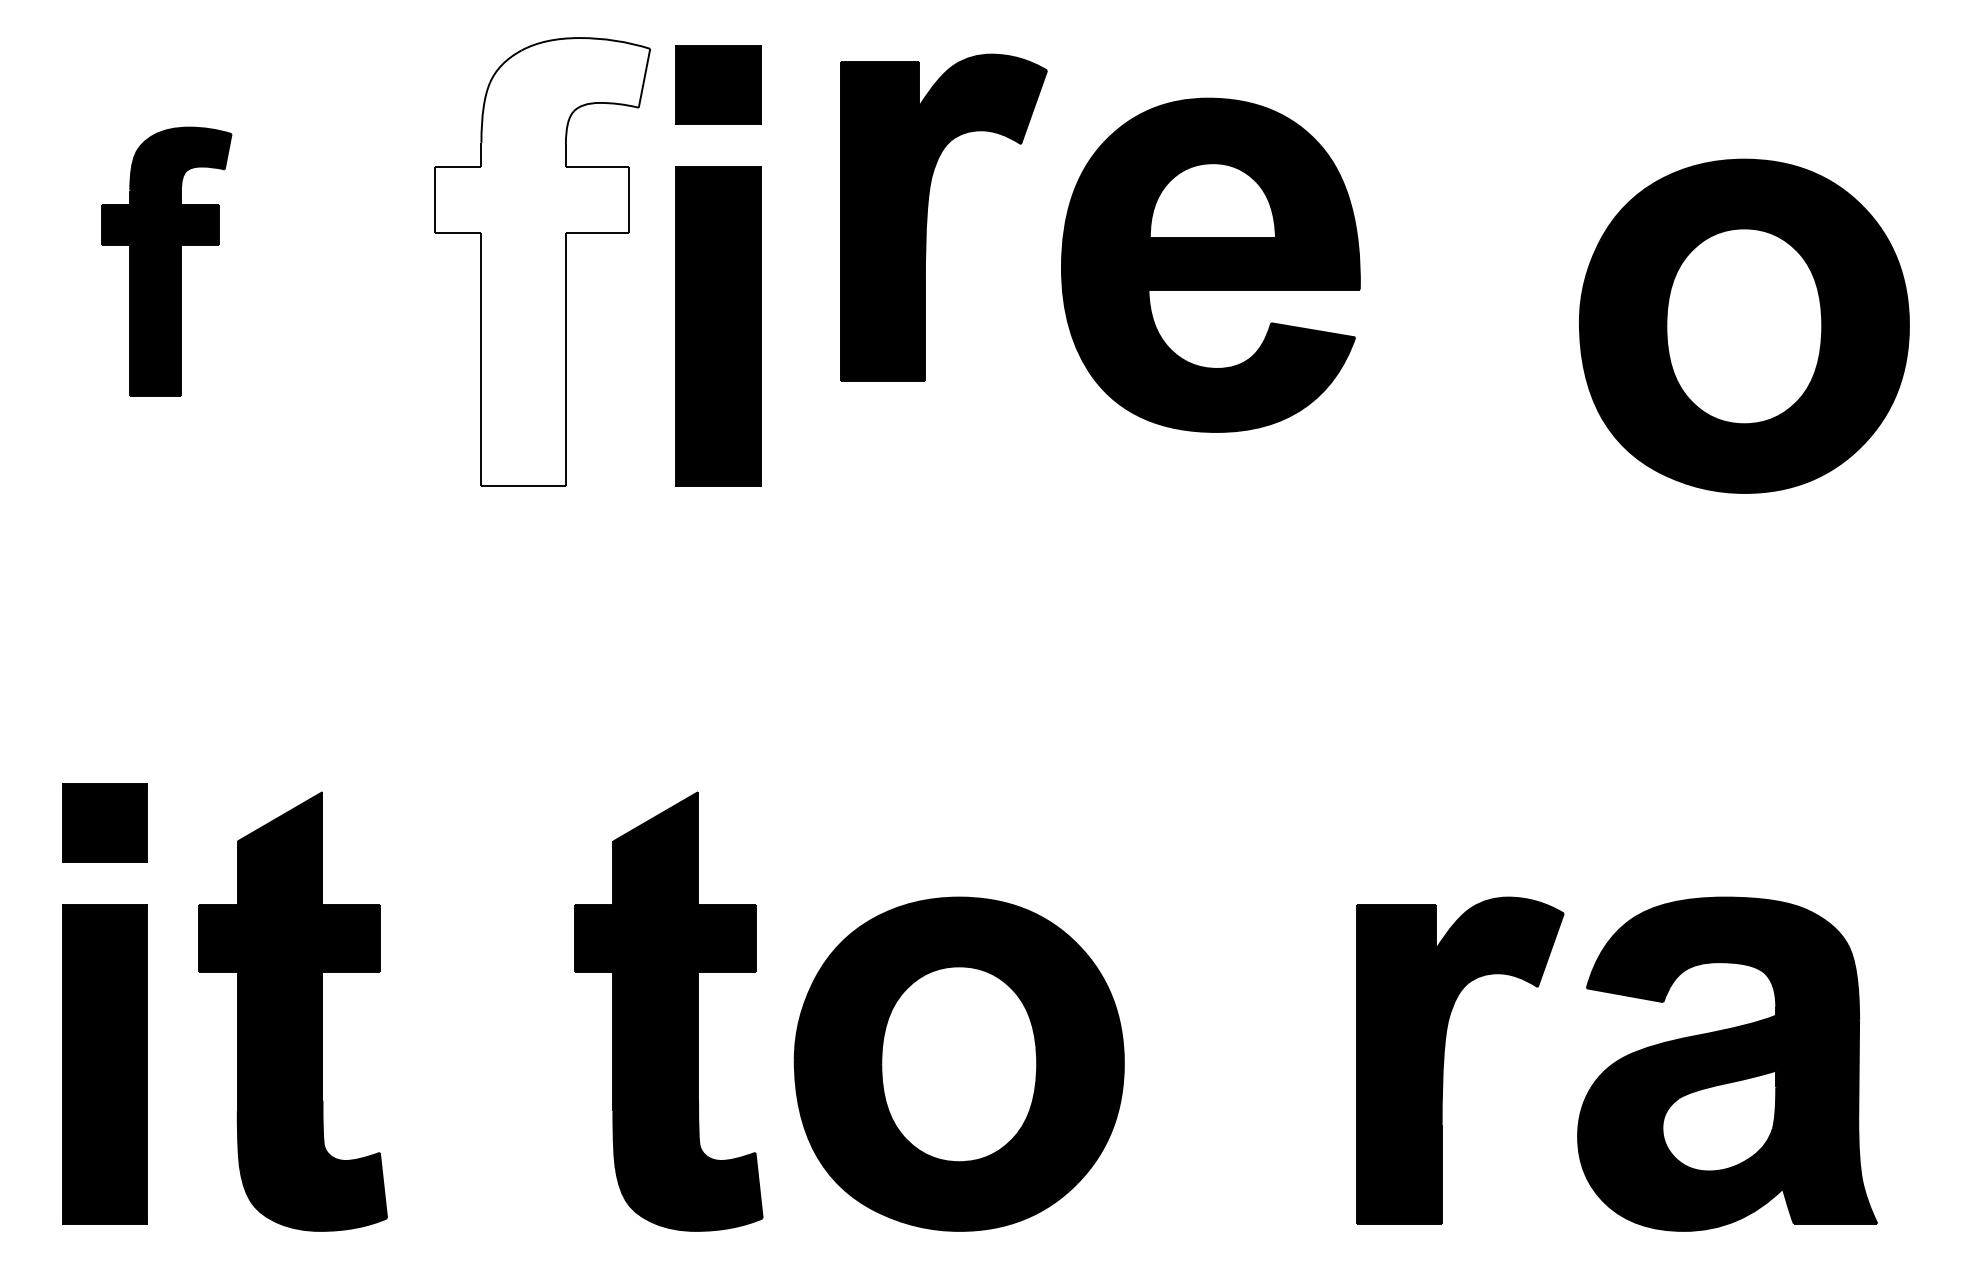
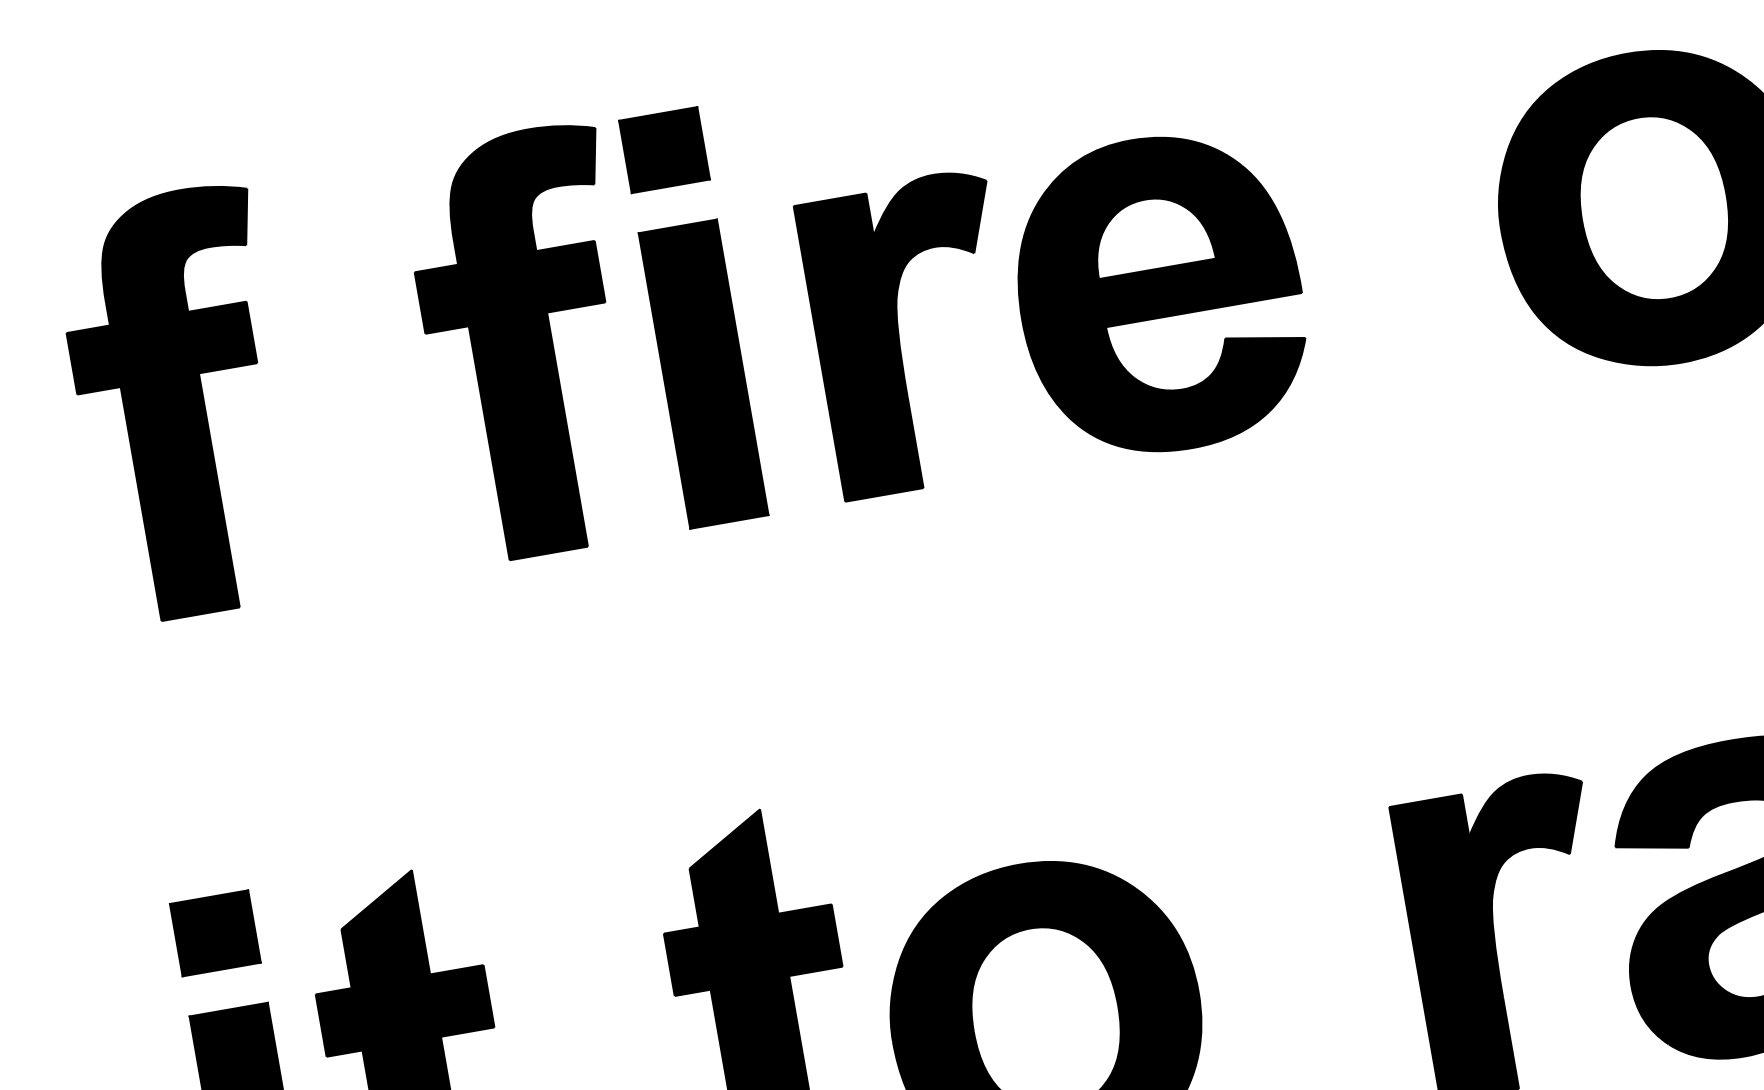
part: (927, 217) -> (899, 336), moved
part: (166, 261) -> (181, 403), size x1.67
fill: (542, 261) -> (529, 342), added
part: (1210, 264) -> (1159, 293), moved

